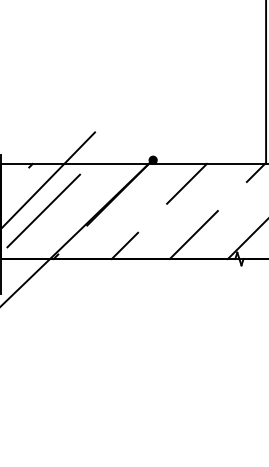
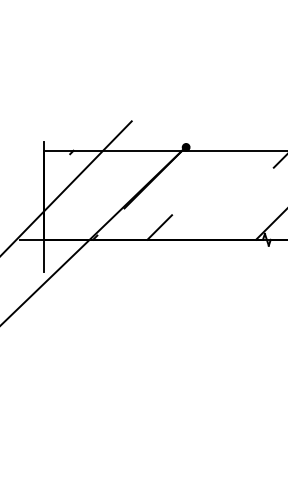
line: (186, 183) -> (217, 169), removed
line: (43, 210) -> (83, 194), removed
line: (193, 234) -> (223, 216), removed

